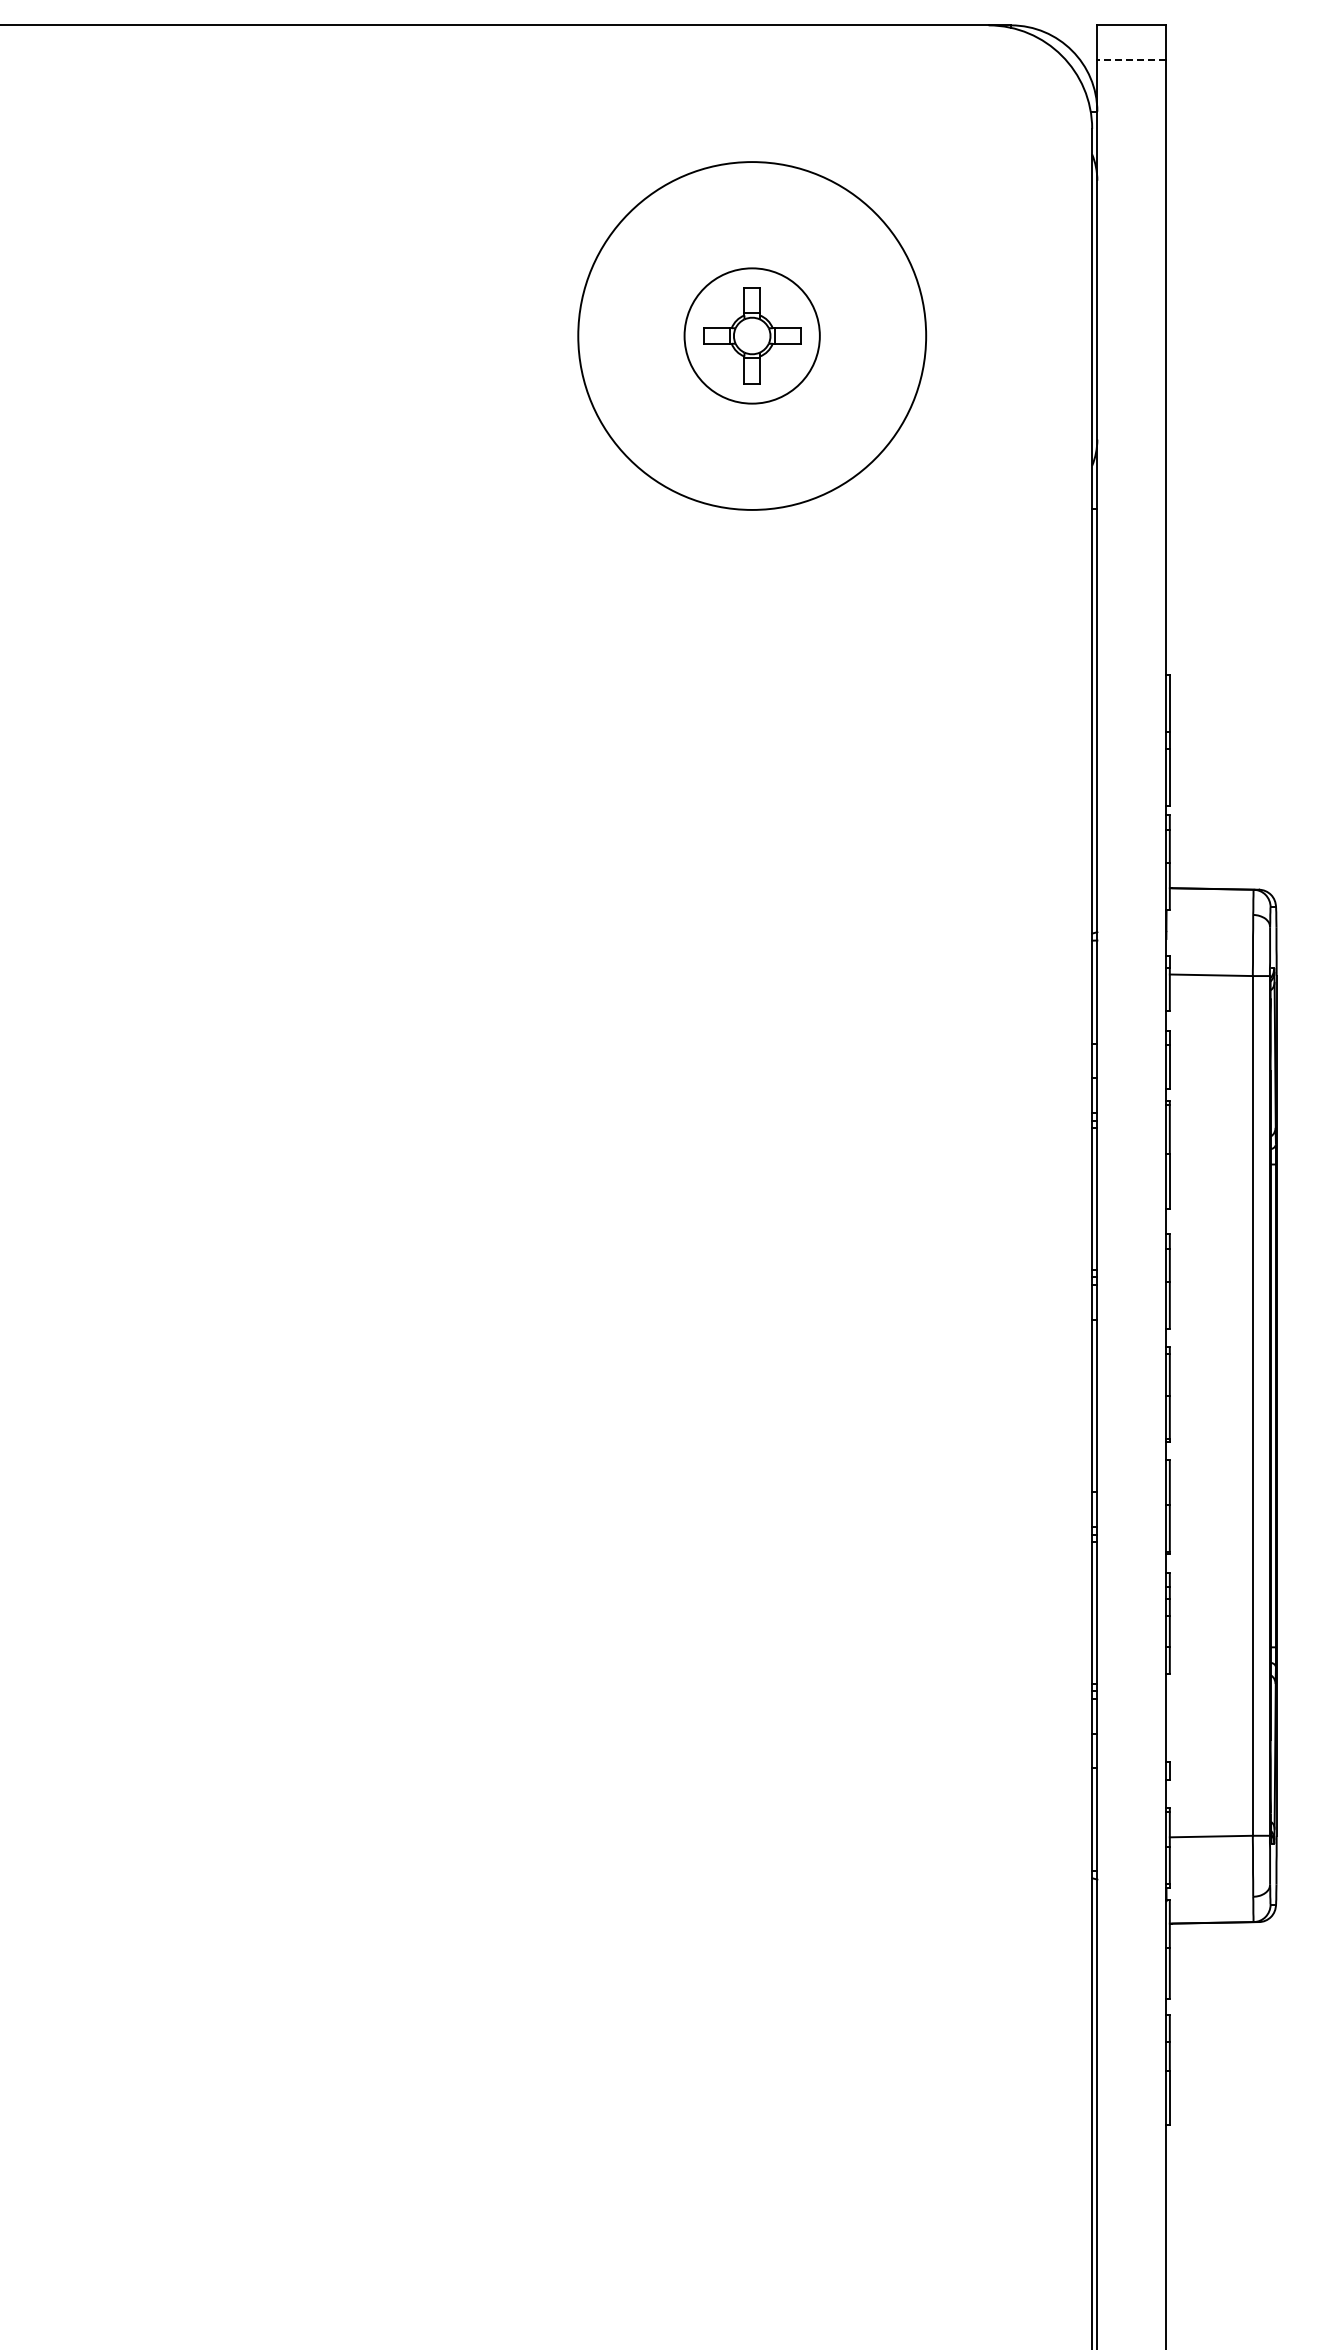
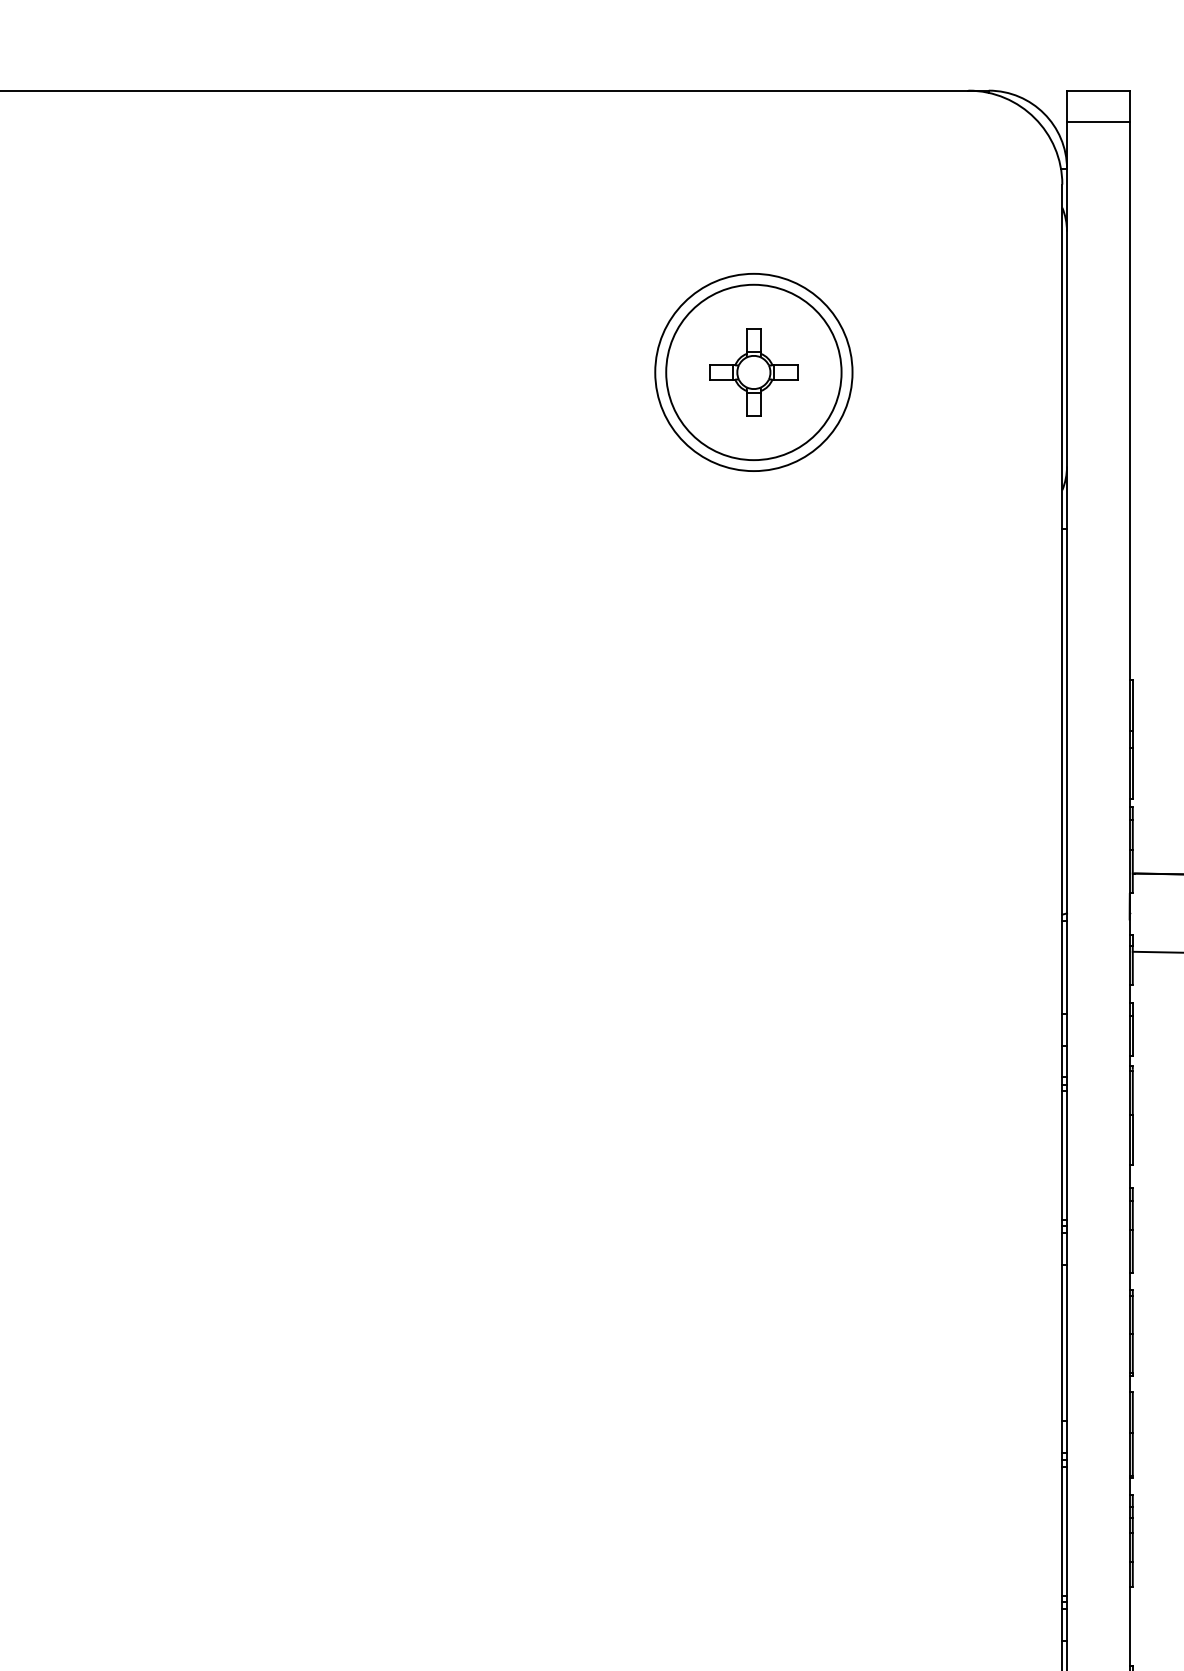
line: (1131, 59) -> (1098, 121), dashed -> solid
circle: (751, 335) -> (753, 372), size x0.62
circle: (751, 335) -> (753, 372), size x1.43

